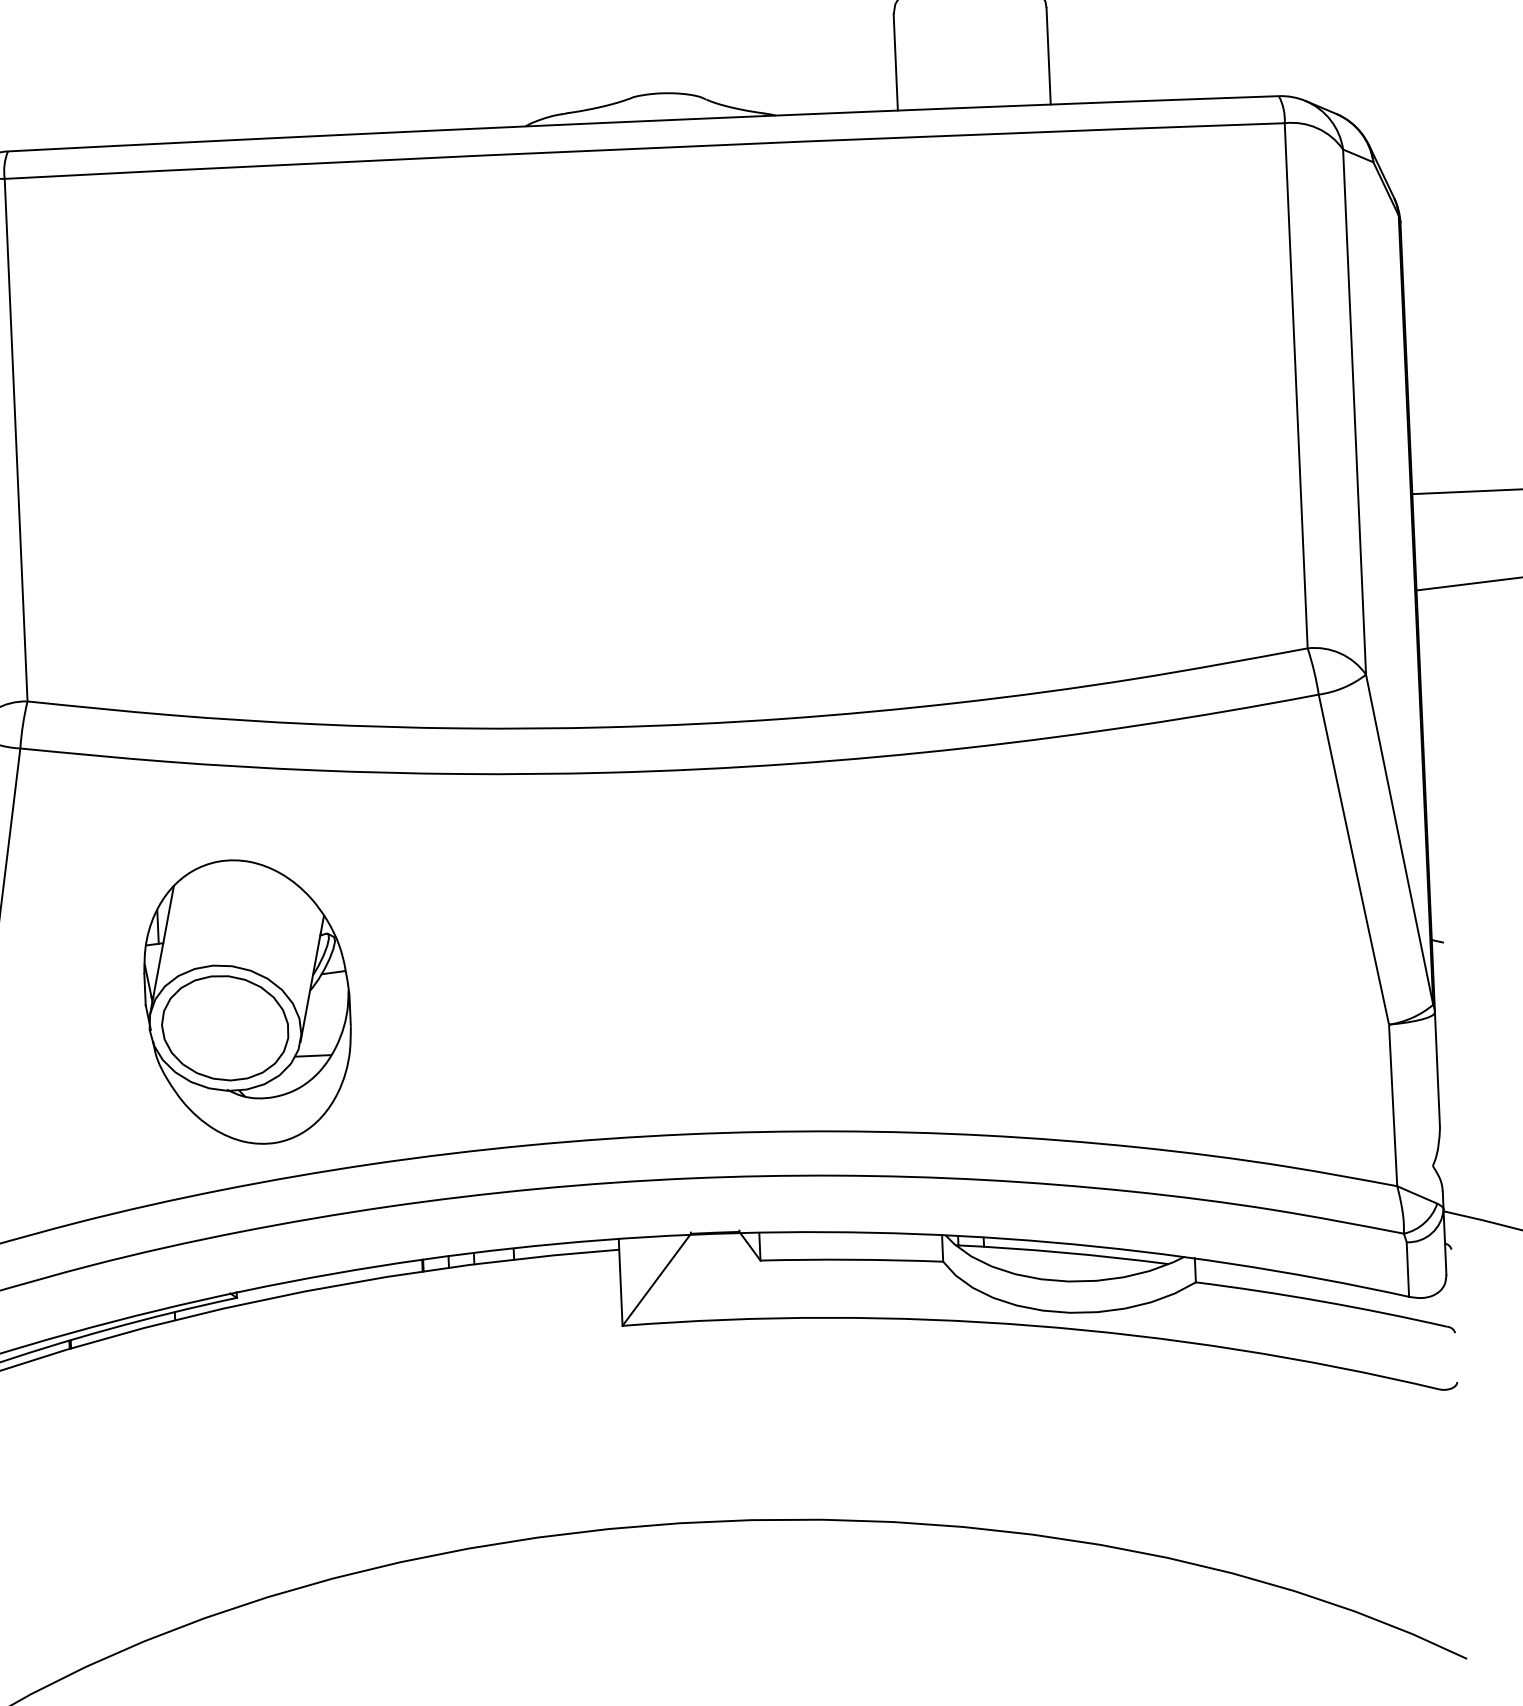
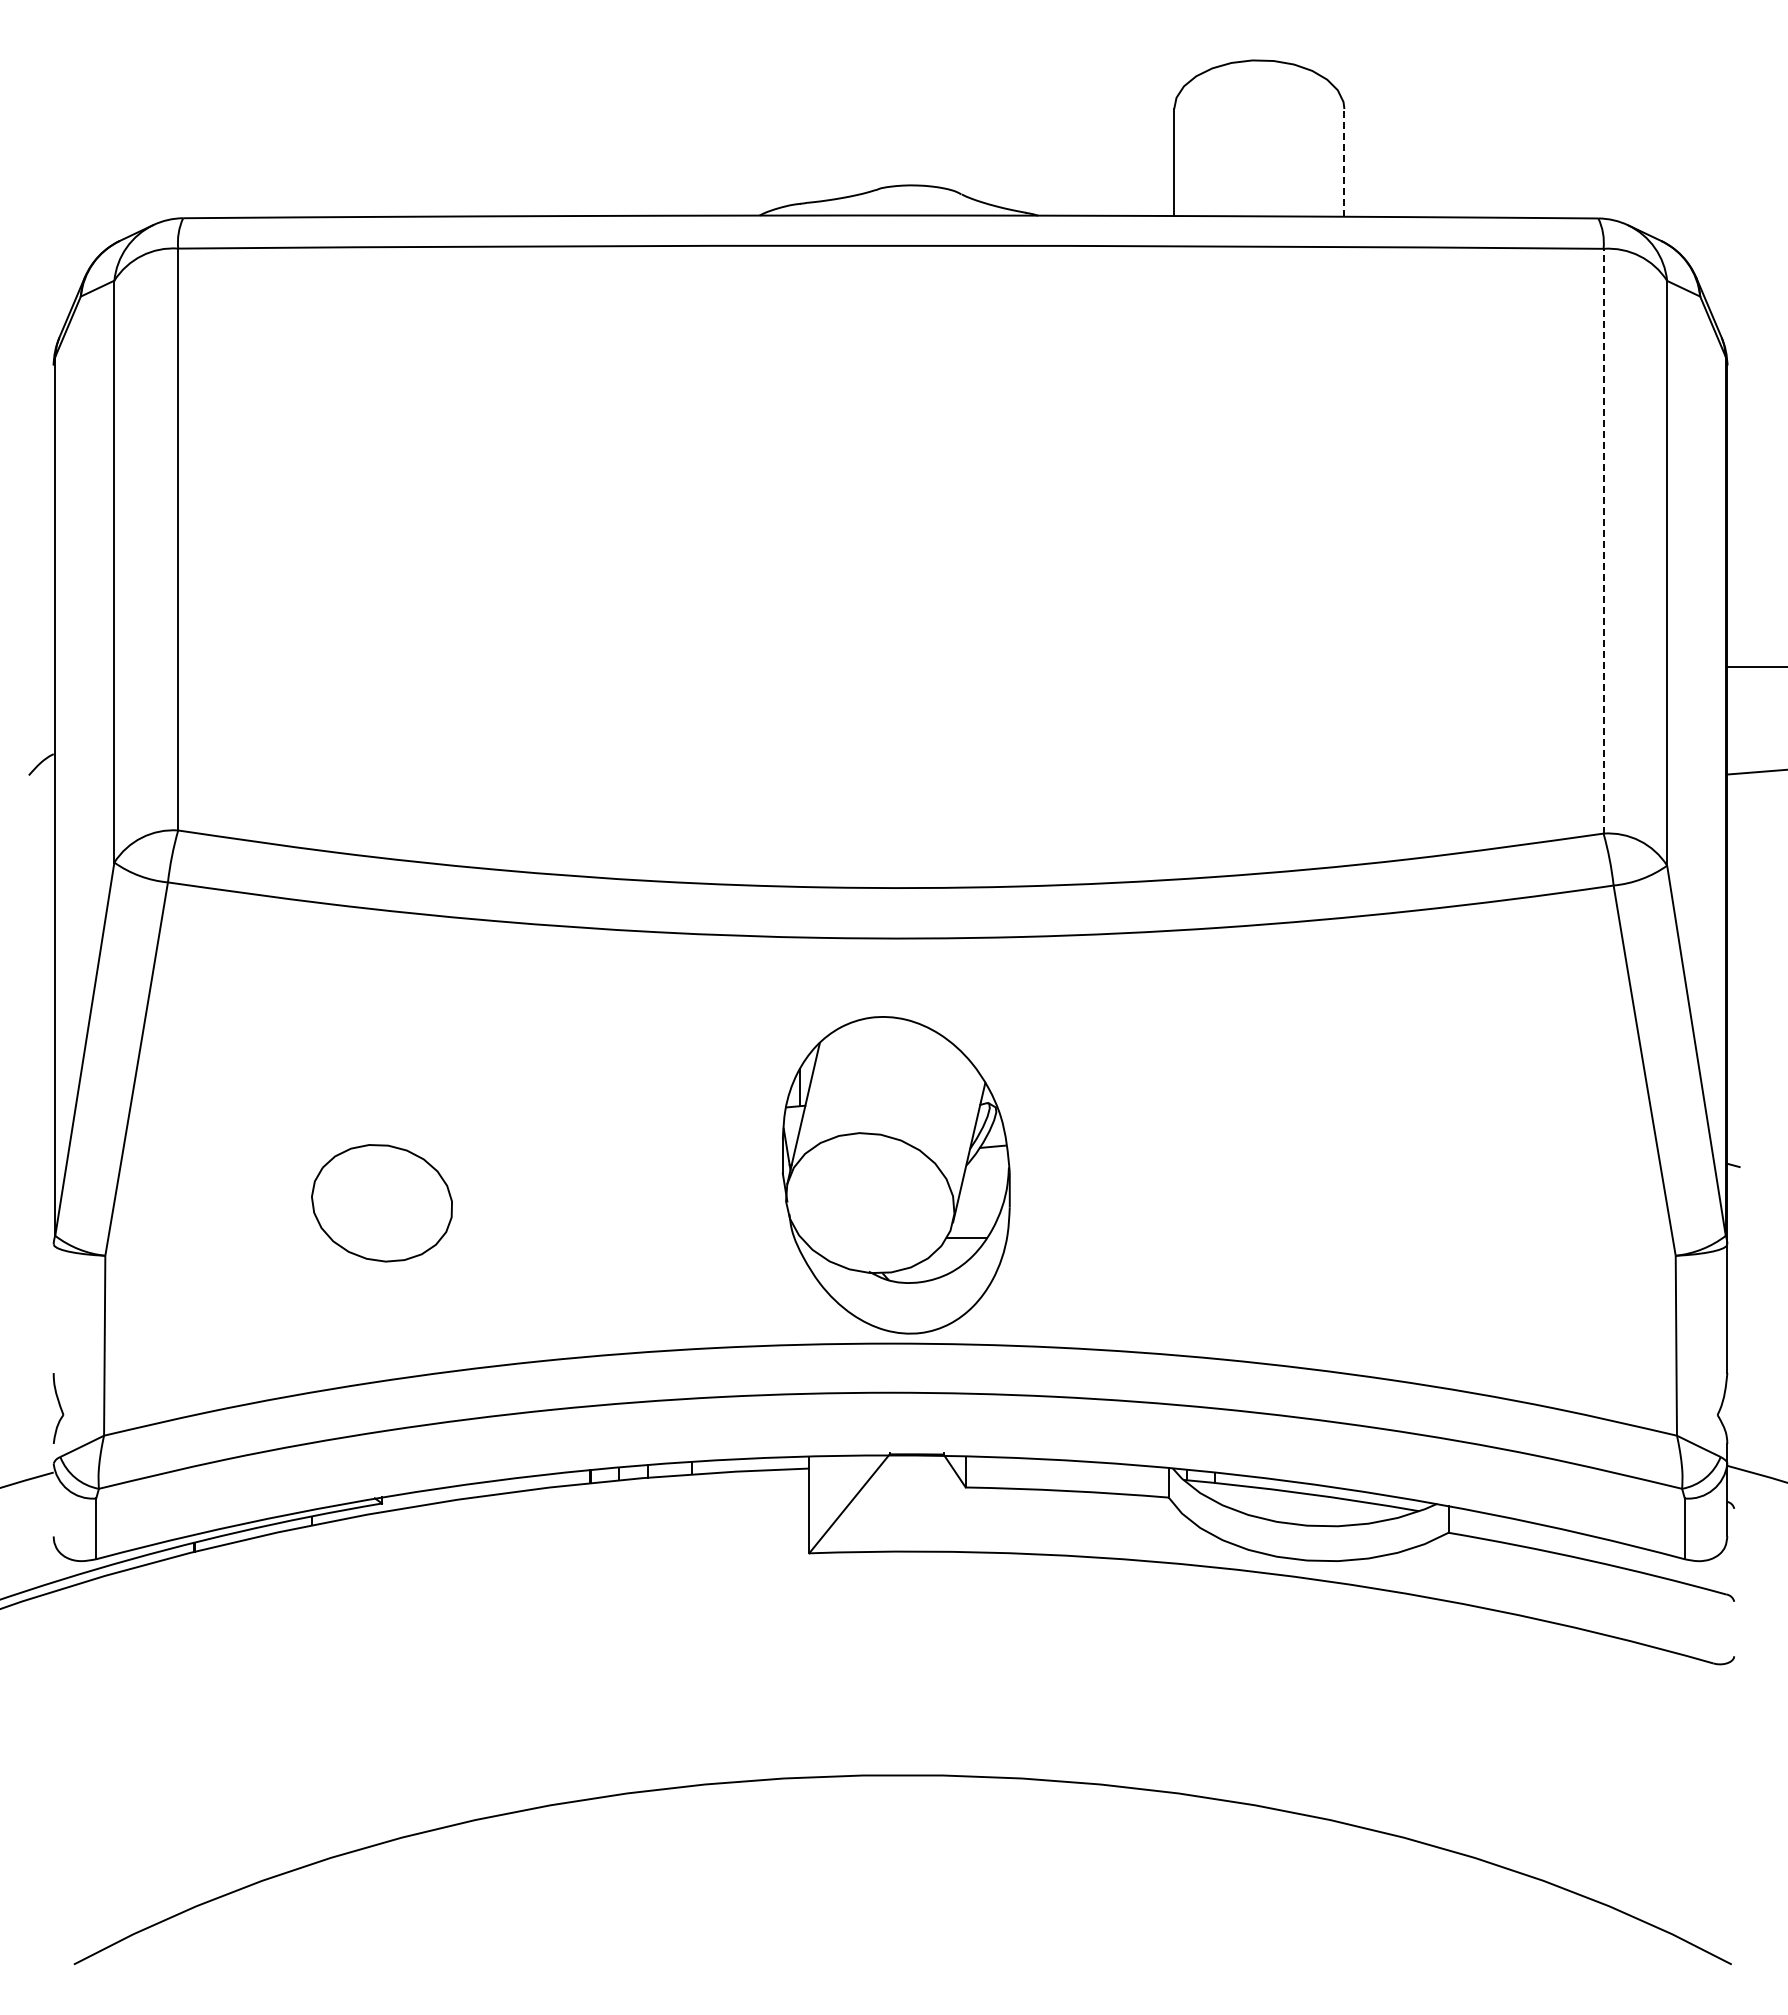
line: (1048, 55) -> (1344, 162), solid -> dashed
line: (1296, 385) -> (1603, 540), solid -> dashed
part: (246, 1002) -> (895, 1175), moved

